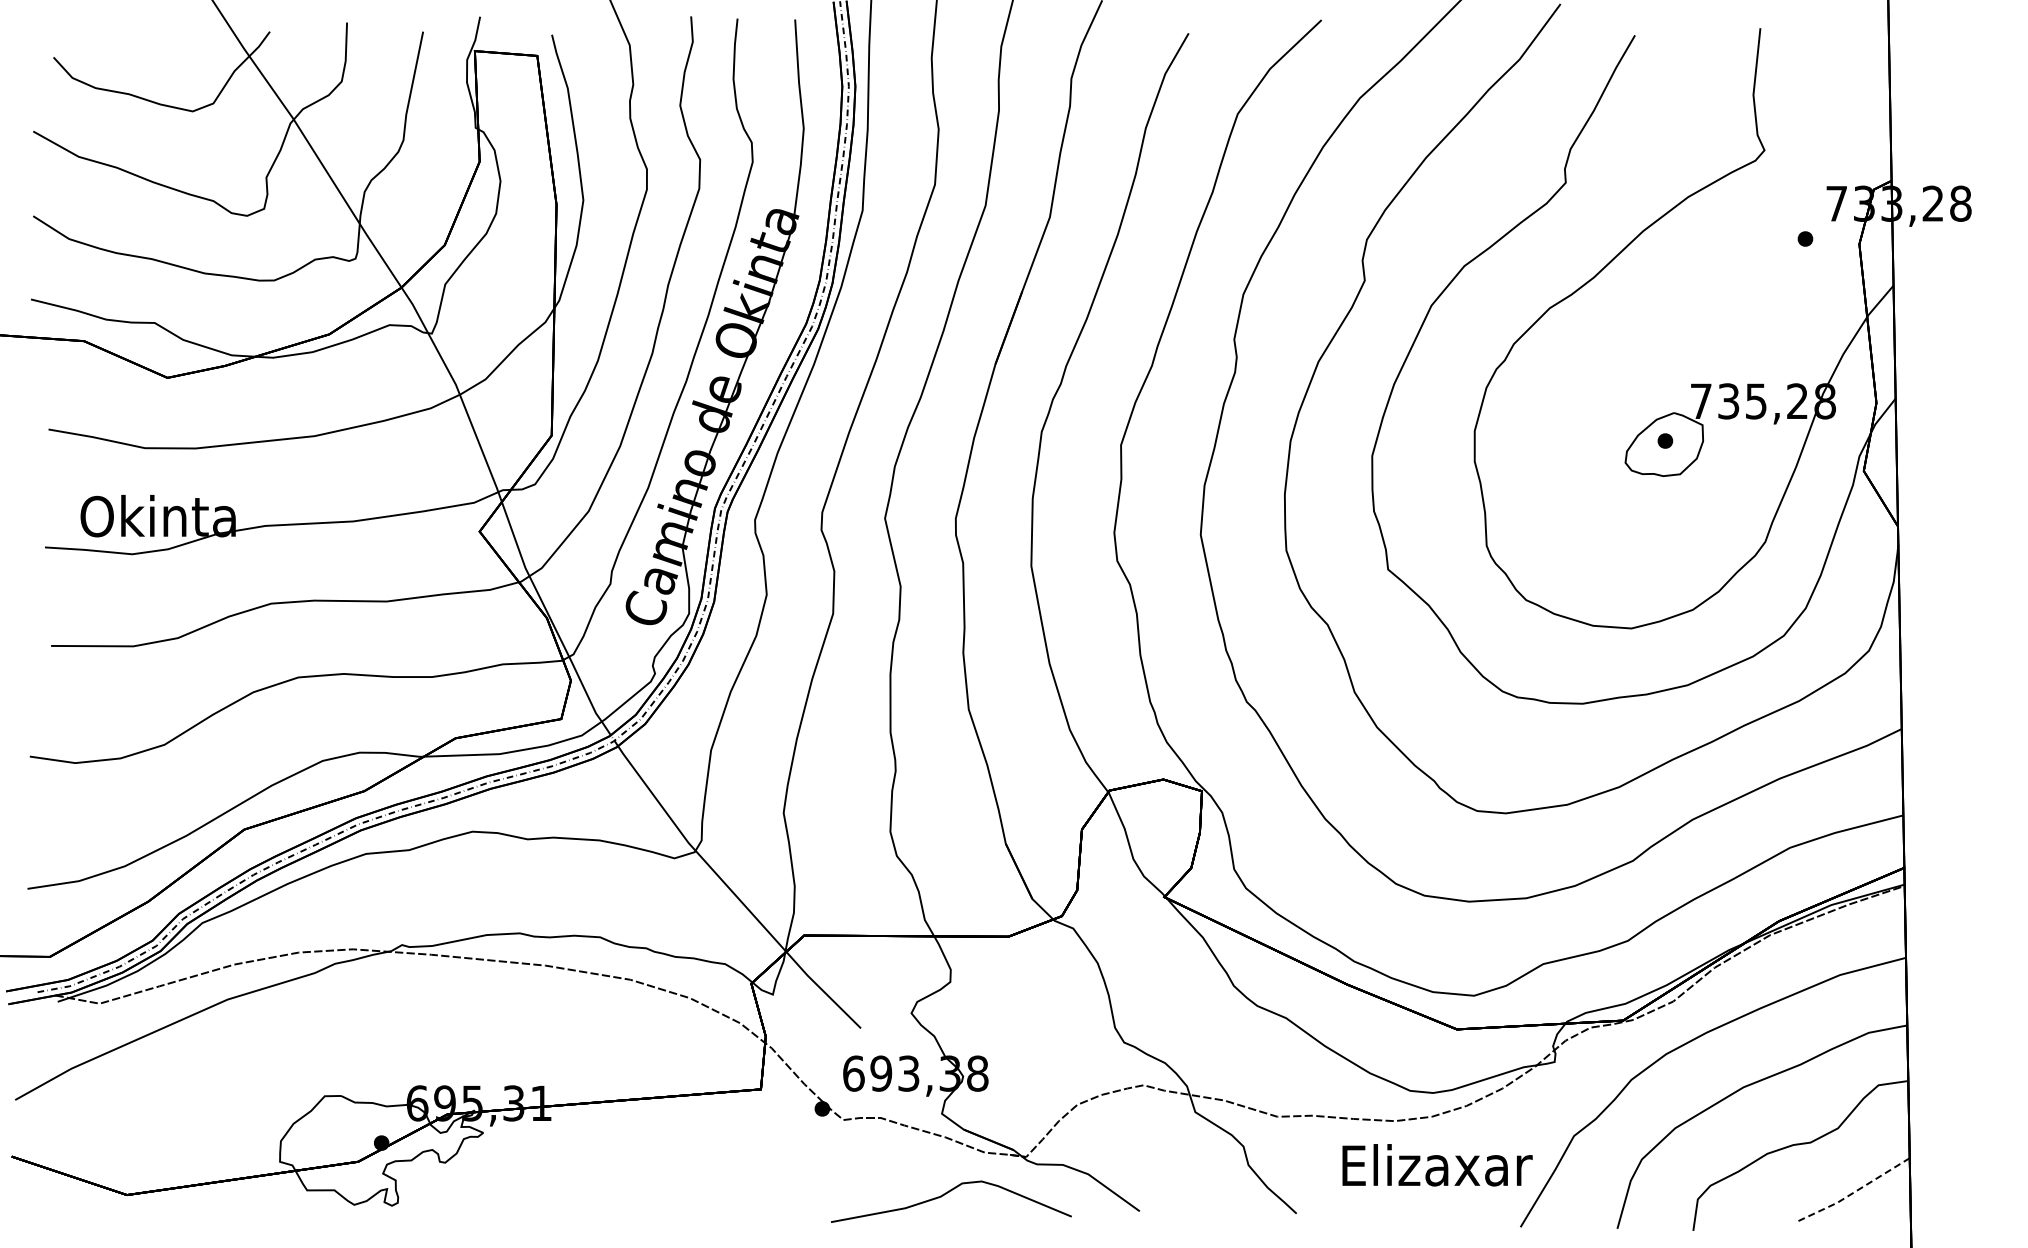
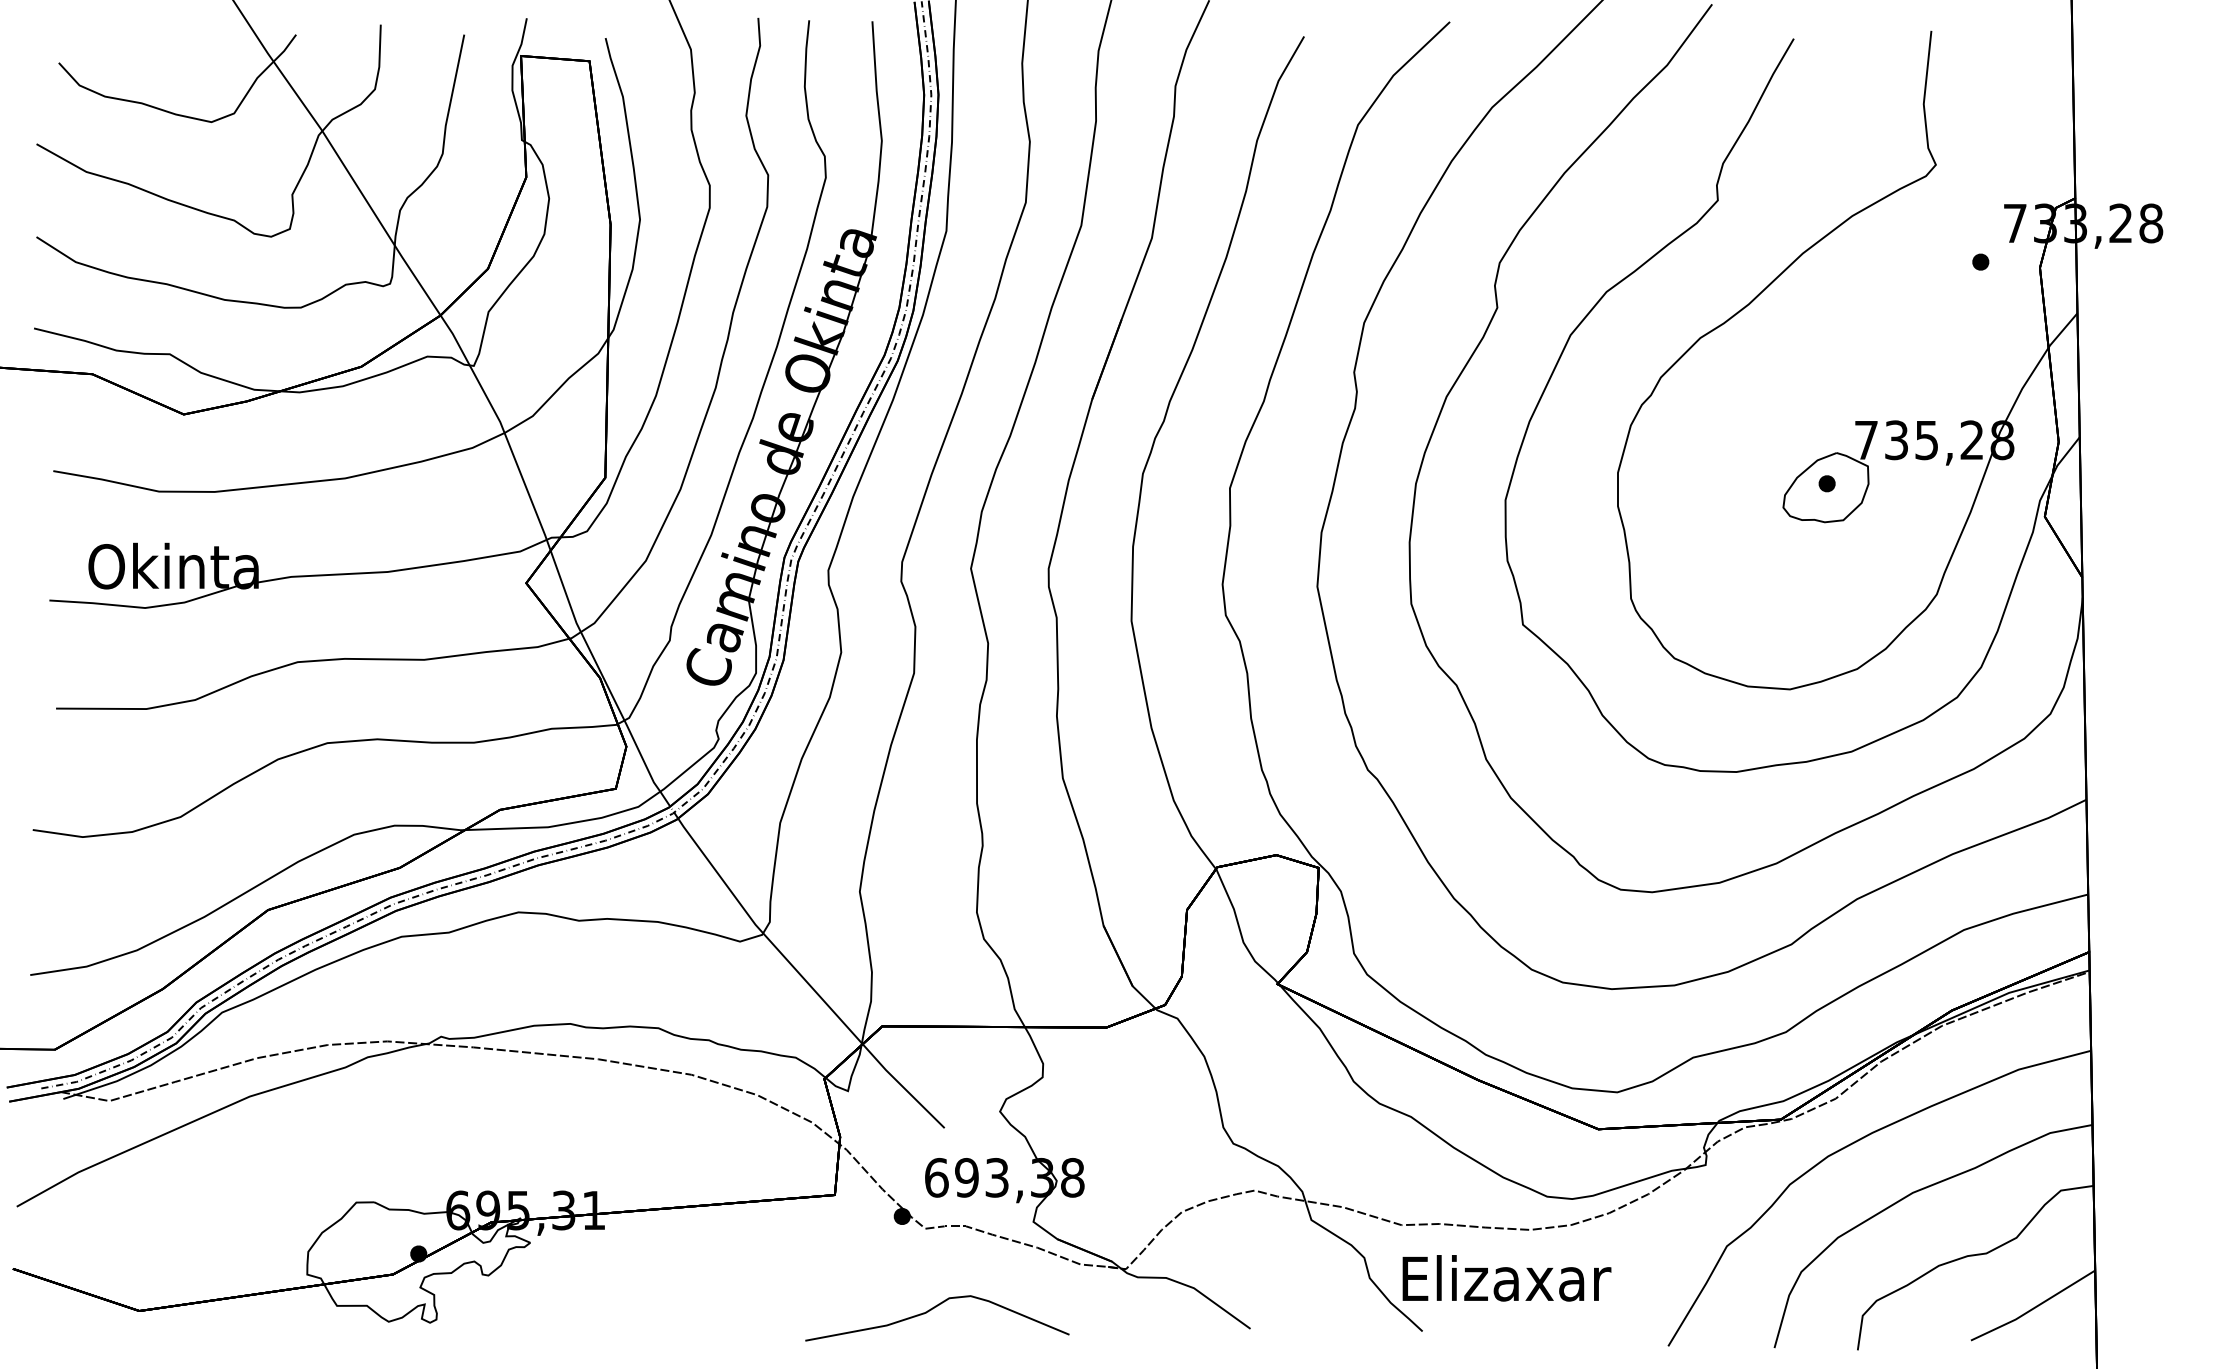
text: (1437, 1165) -> (1506, 1278), moved
line: (1853, 1192) -> (2033, 1308), dashed -> solid
curve: (946, 1194) -> (932, 1310), moved

